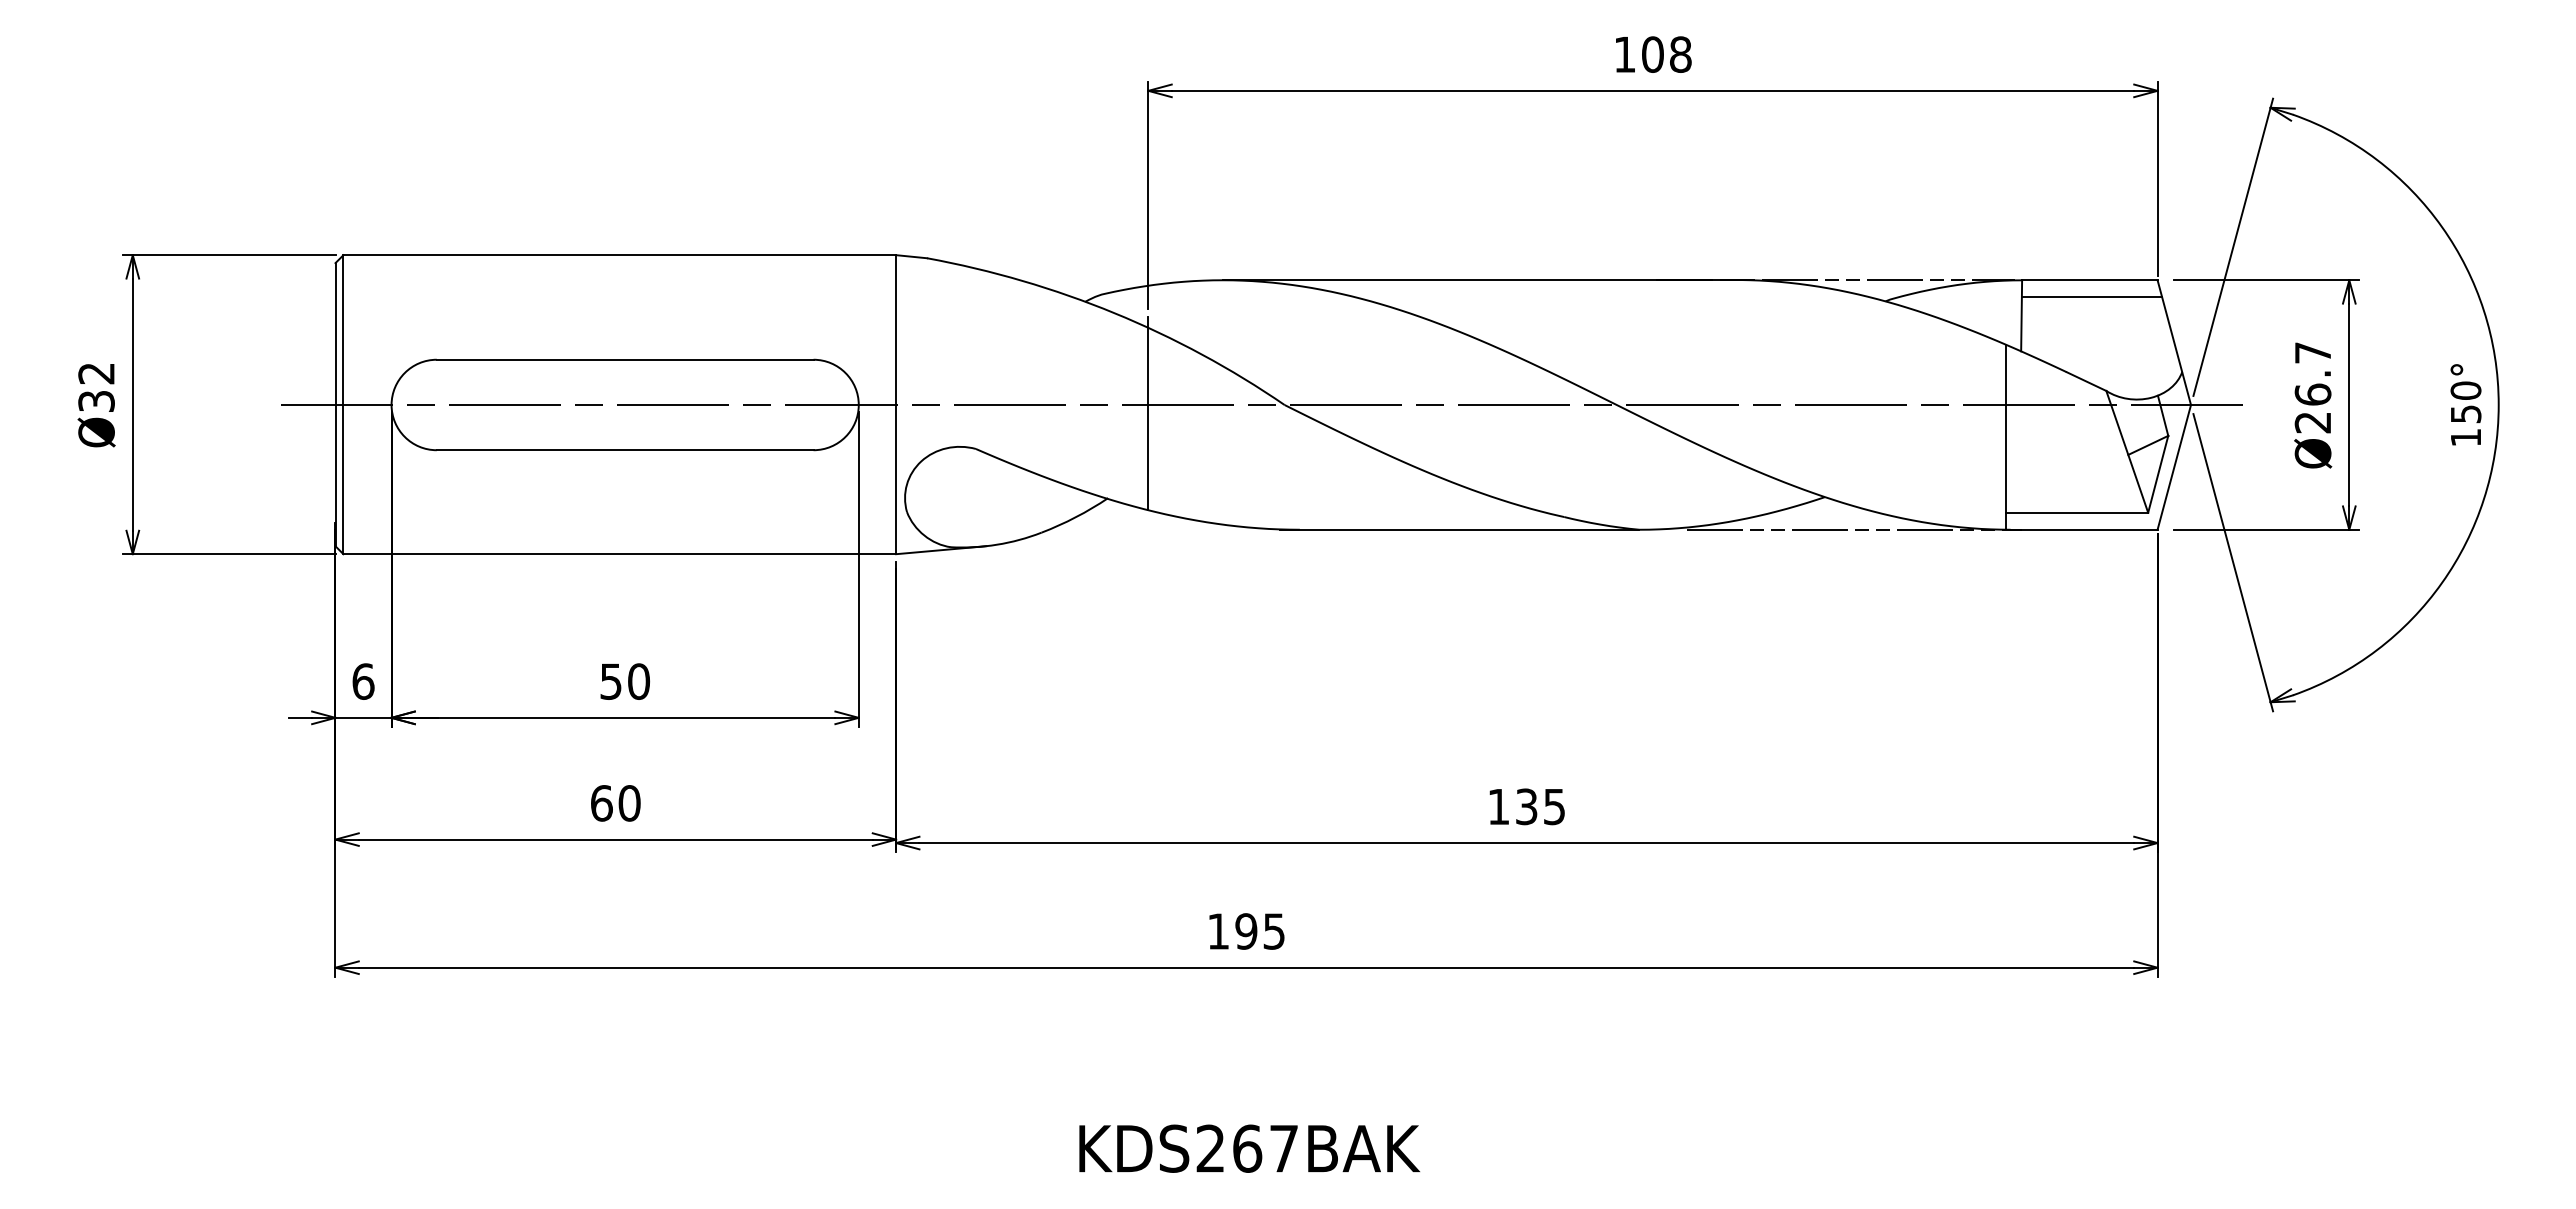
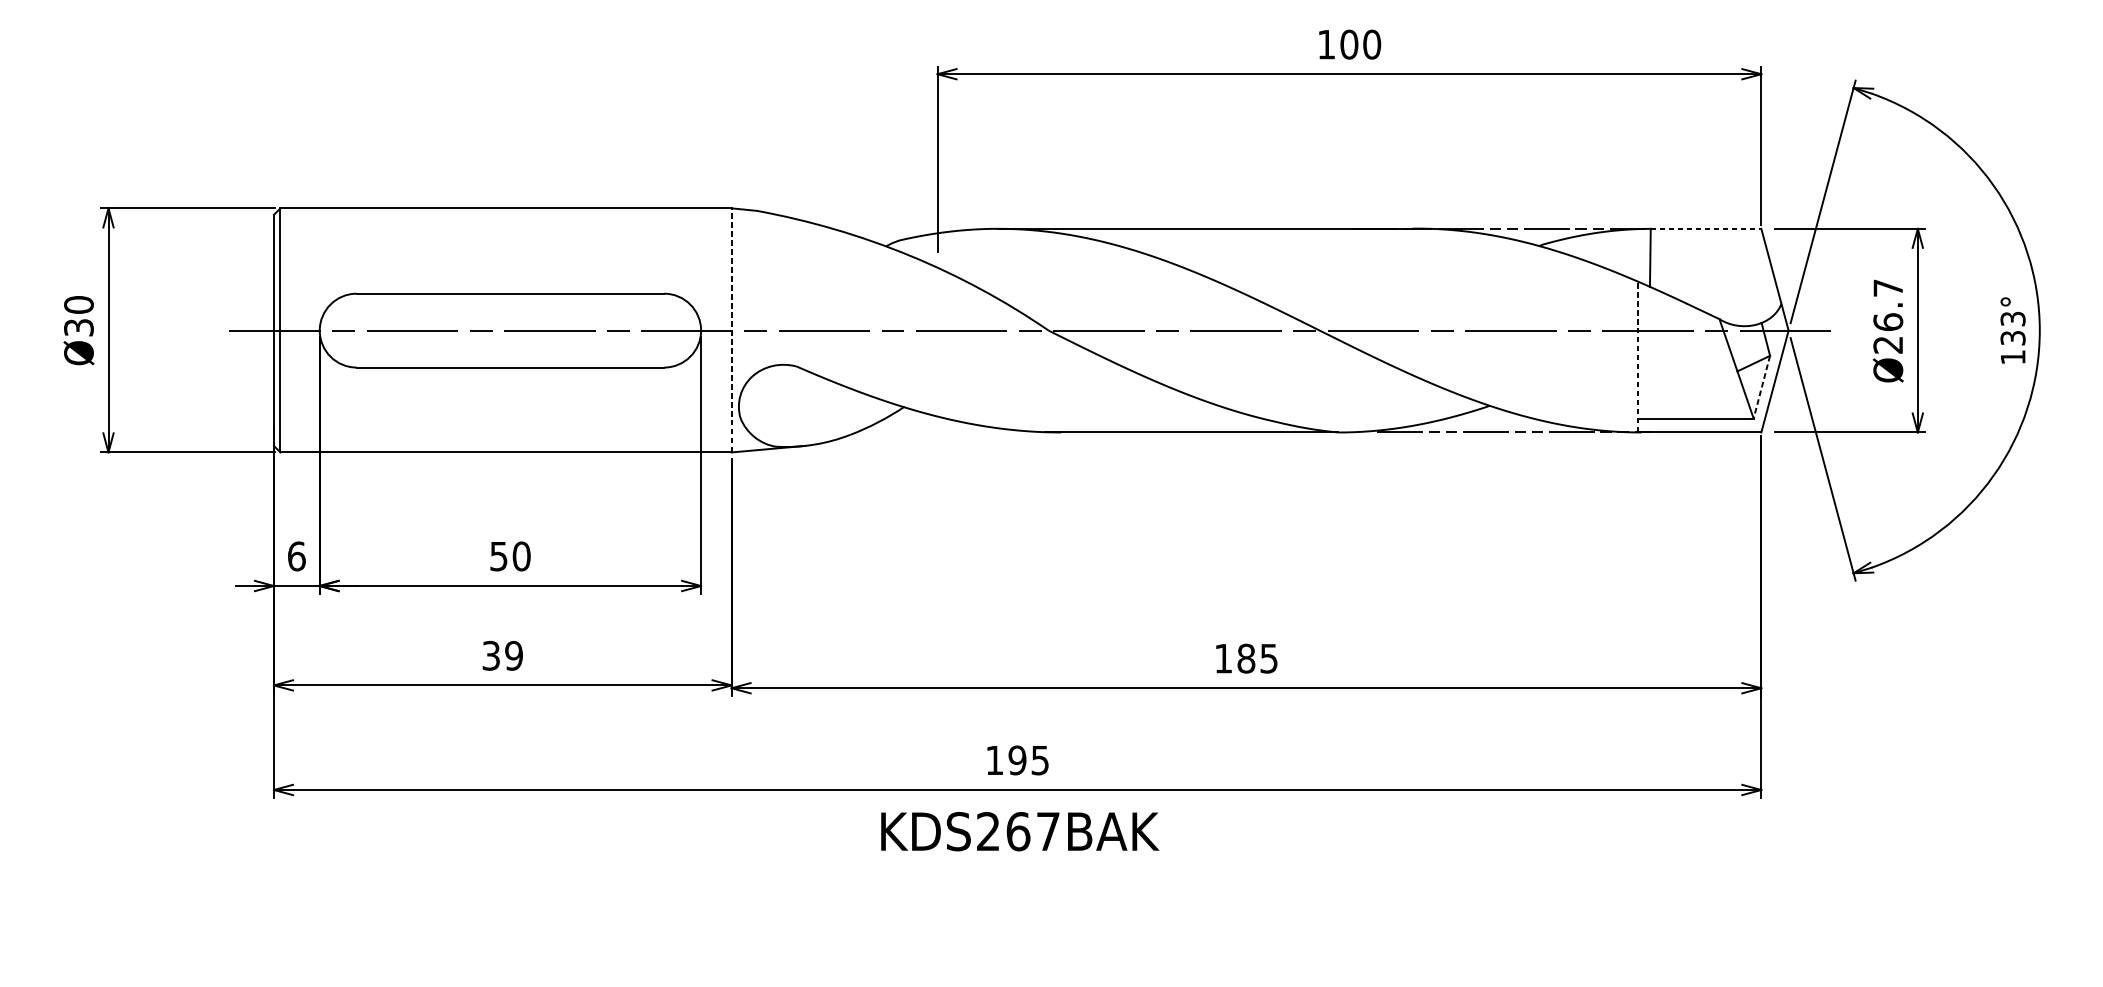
text: (1680, 54) -> (1371, 44), 108 -> 100
line: (2089, 280) -> (1705, 229), solid -> dashed
line: (2091, 296) -> (1707, 242), removed
text: (96, 373) -> (78, 304), Ø32 -> Ø30
text: (2465, 401) -> (2012, 327), 150° -> 133°
line: (896, 404) -> (731, 330), solid -> dashed
line: (1148, 413) -> (937, 337), removed
line: (2006, 436) -> (1638, 356), solid -> dashed
line: (2158, 474) -> (1762, 387), solid -> dashed
text: (615, 803) -> (502, 655), 60 -> 39
text: (1526, 806) -> (1246, 658), 135 -> 185
text: (1249, 1148) -> (1020, 831), moved

